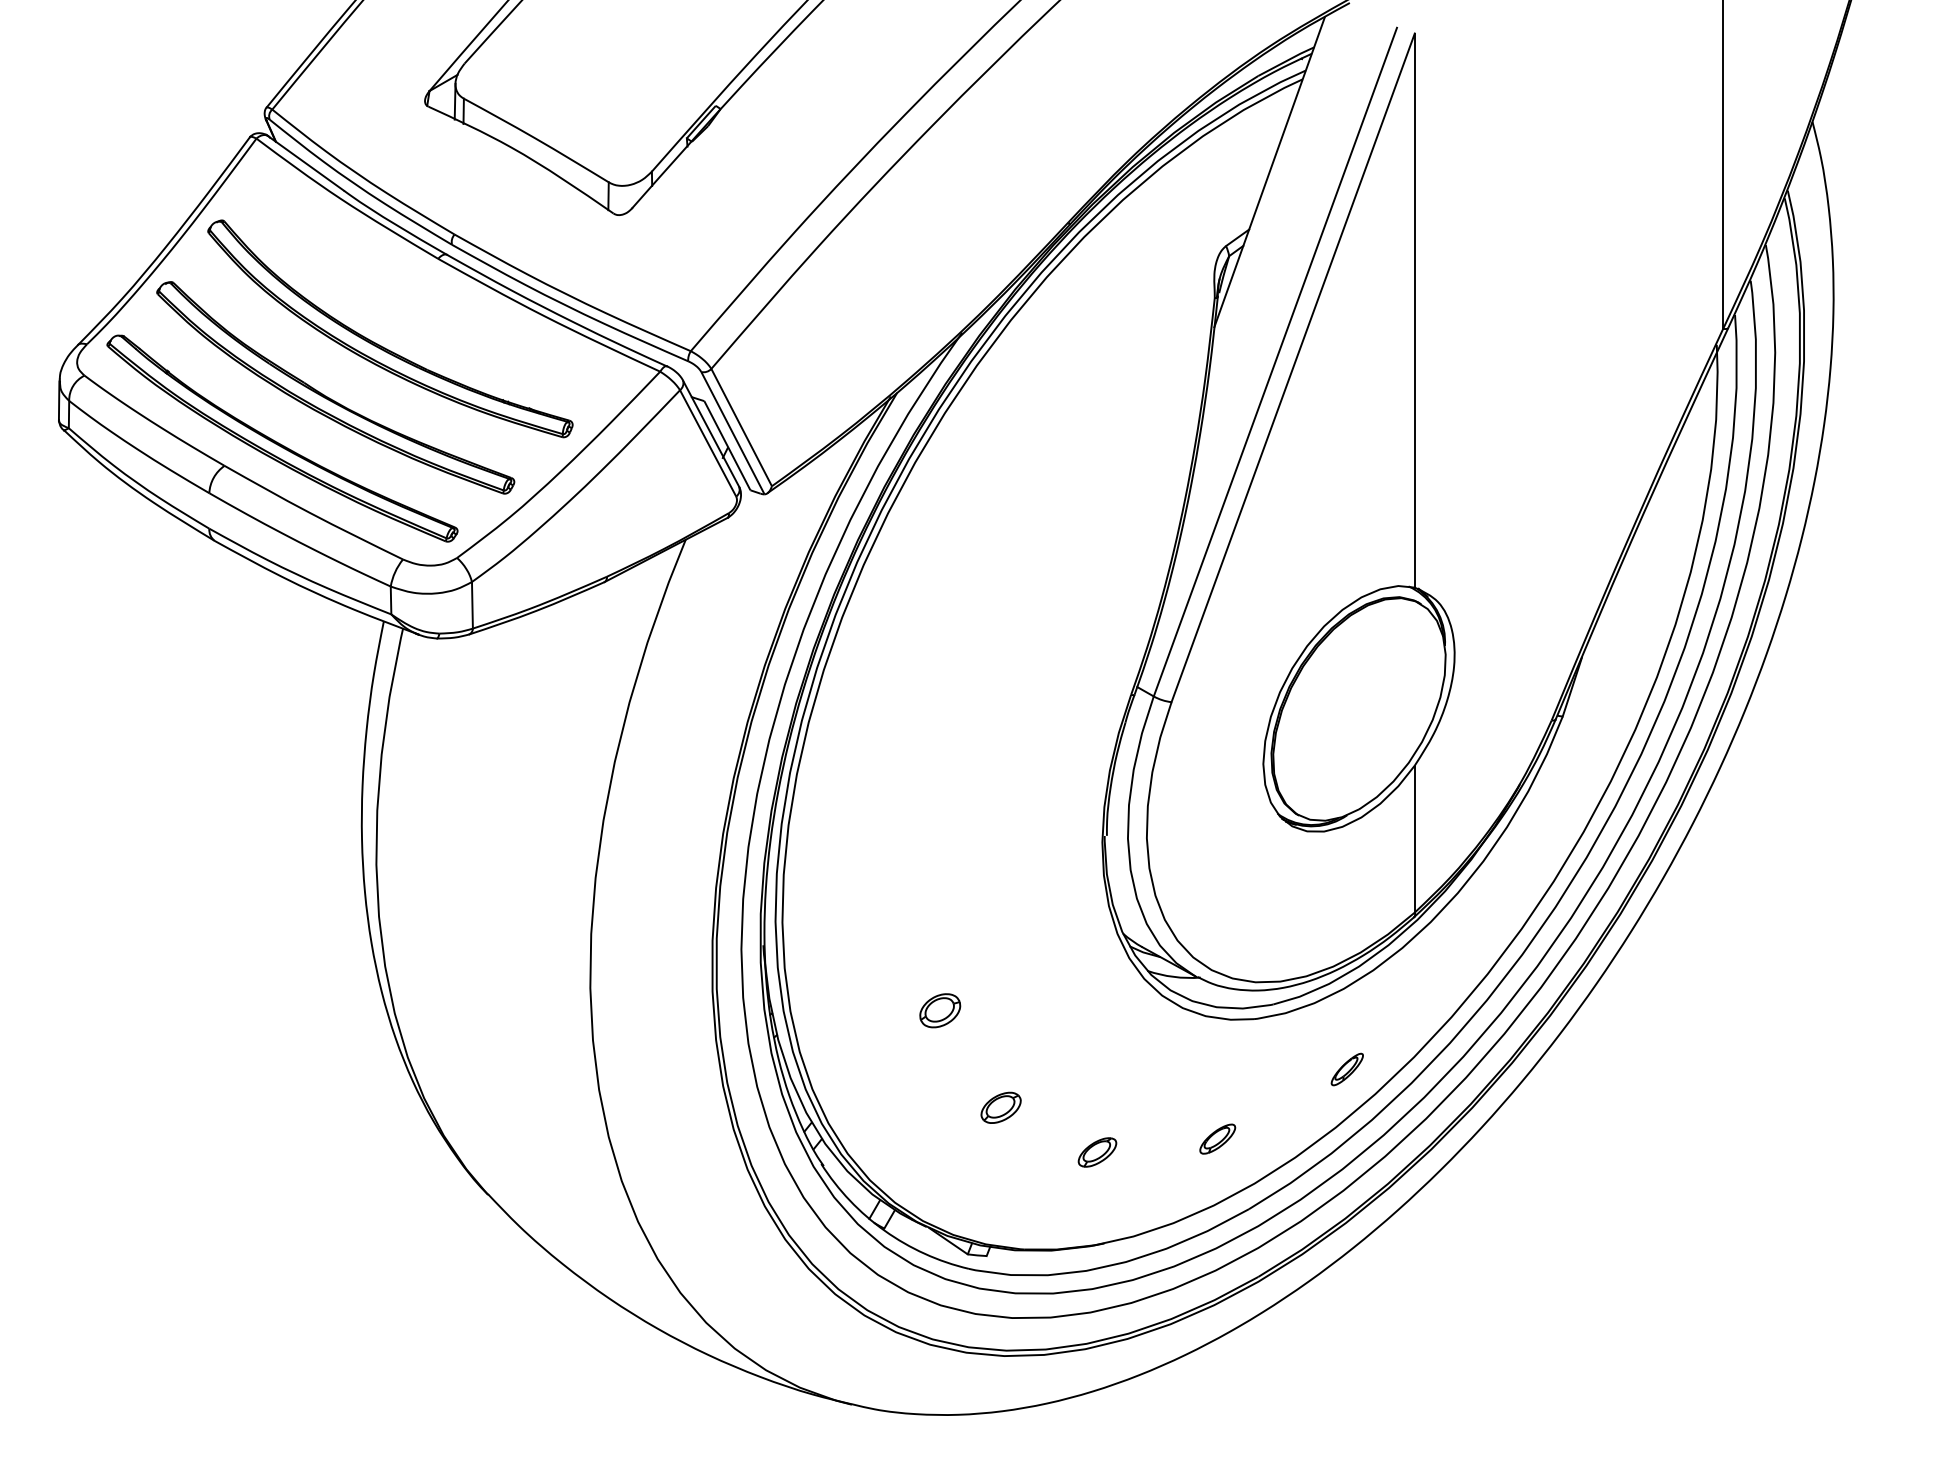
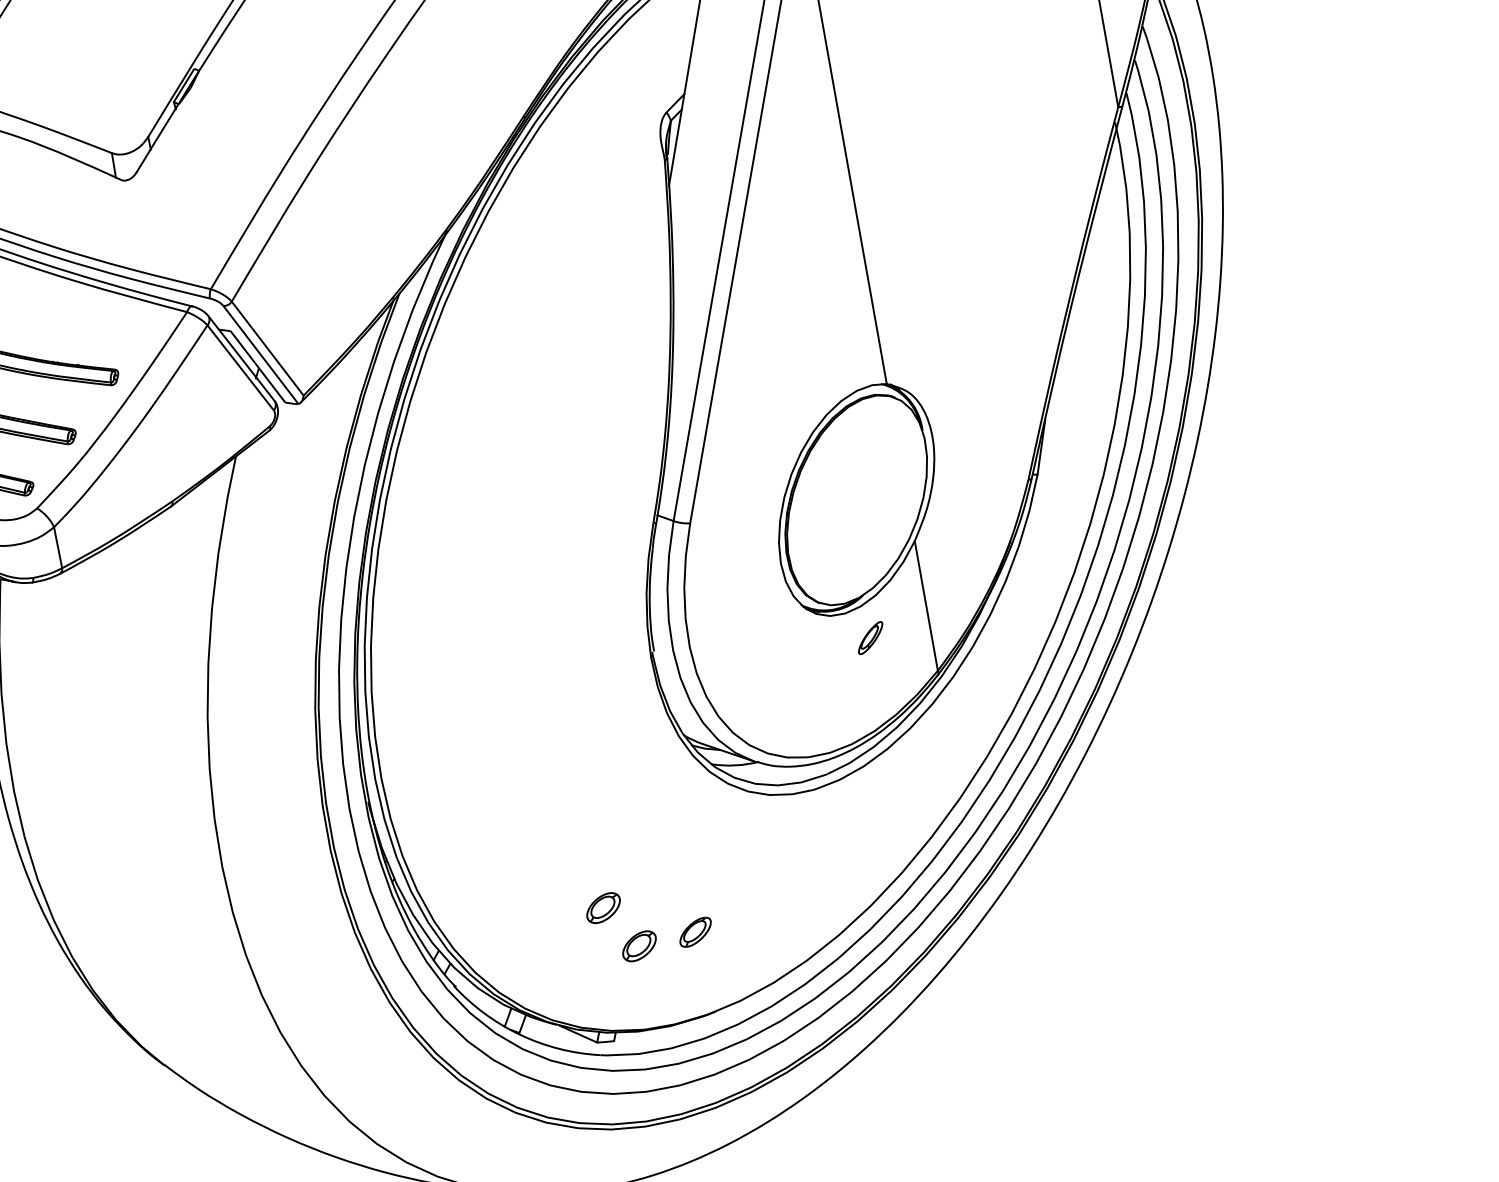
part: (940, 1010) -> (534, 831), removed
part: (1346, 1069) -> (869, 638), moved
part: (1217, 1138) -> (799, 901), removed
part: (1032, 1156) -> (638, 946), added

